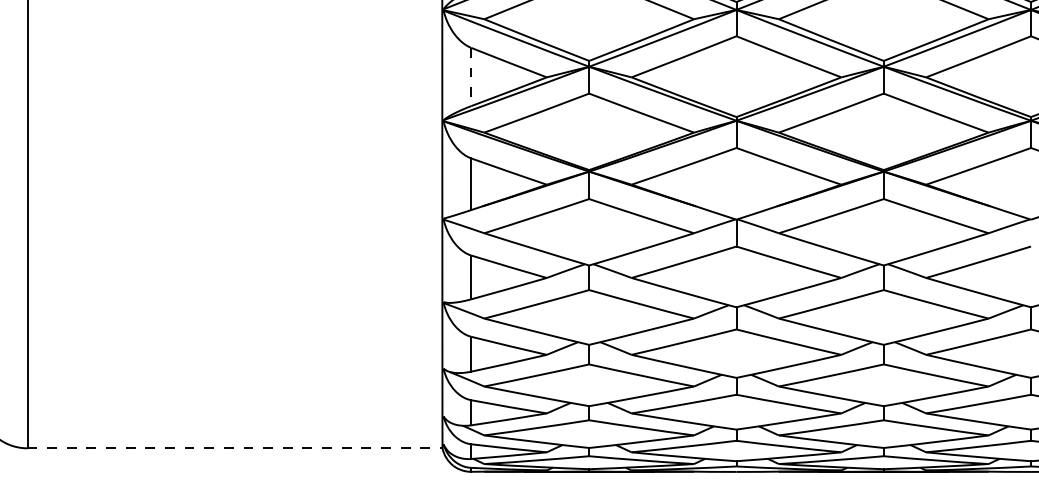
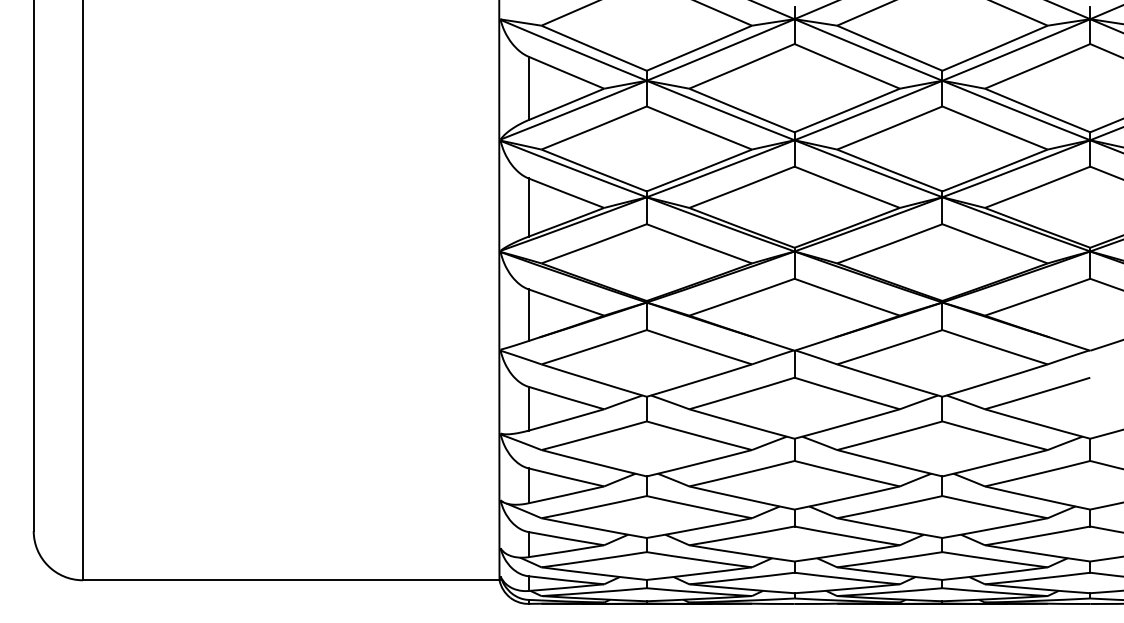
line: (471, 77) -> (528, 208), dashed -> solid
line: (235, 448) -> (291, 580), dashed -> solid

